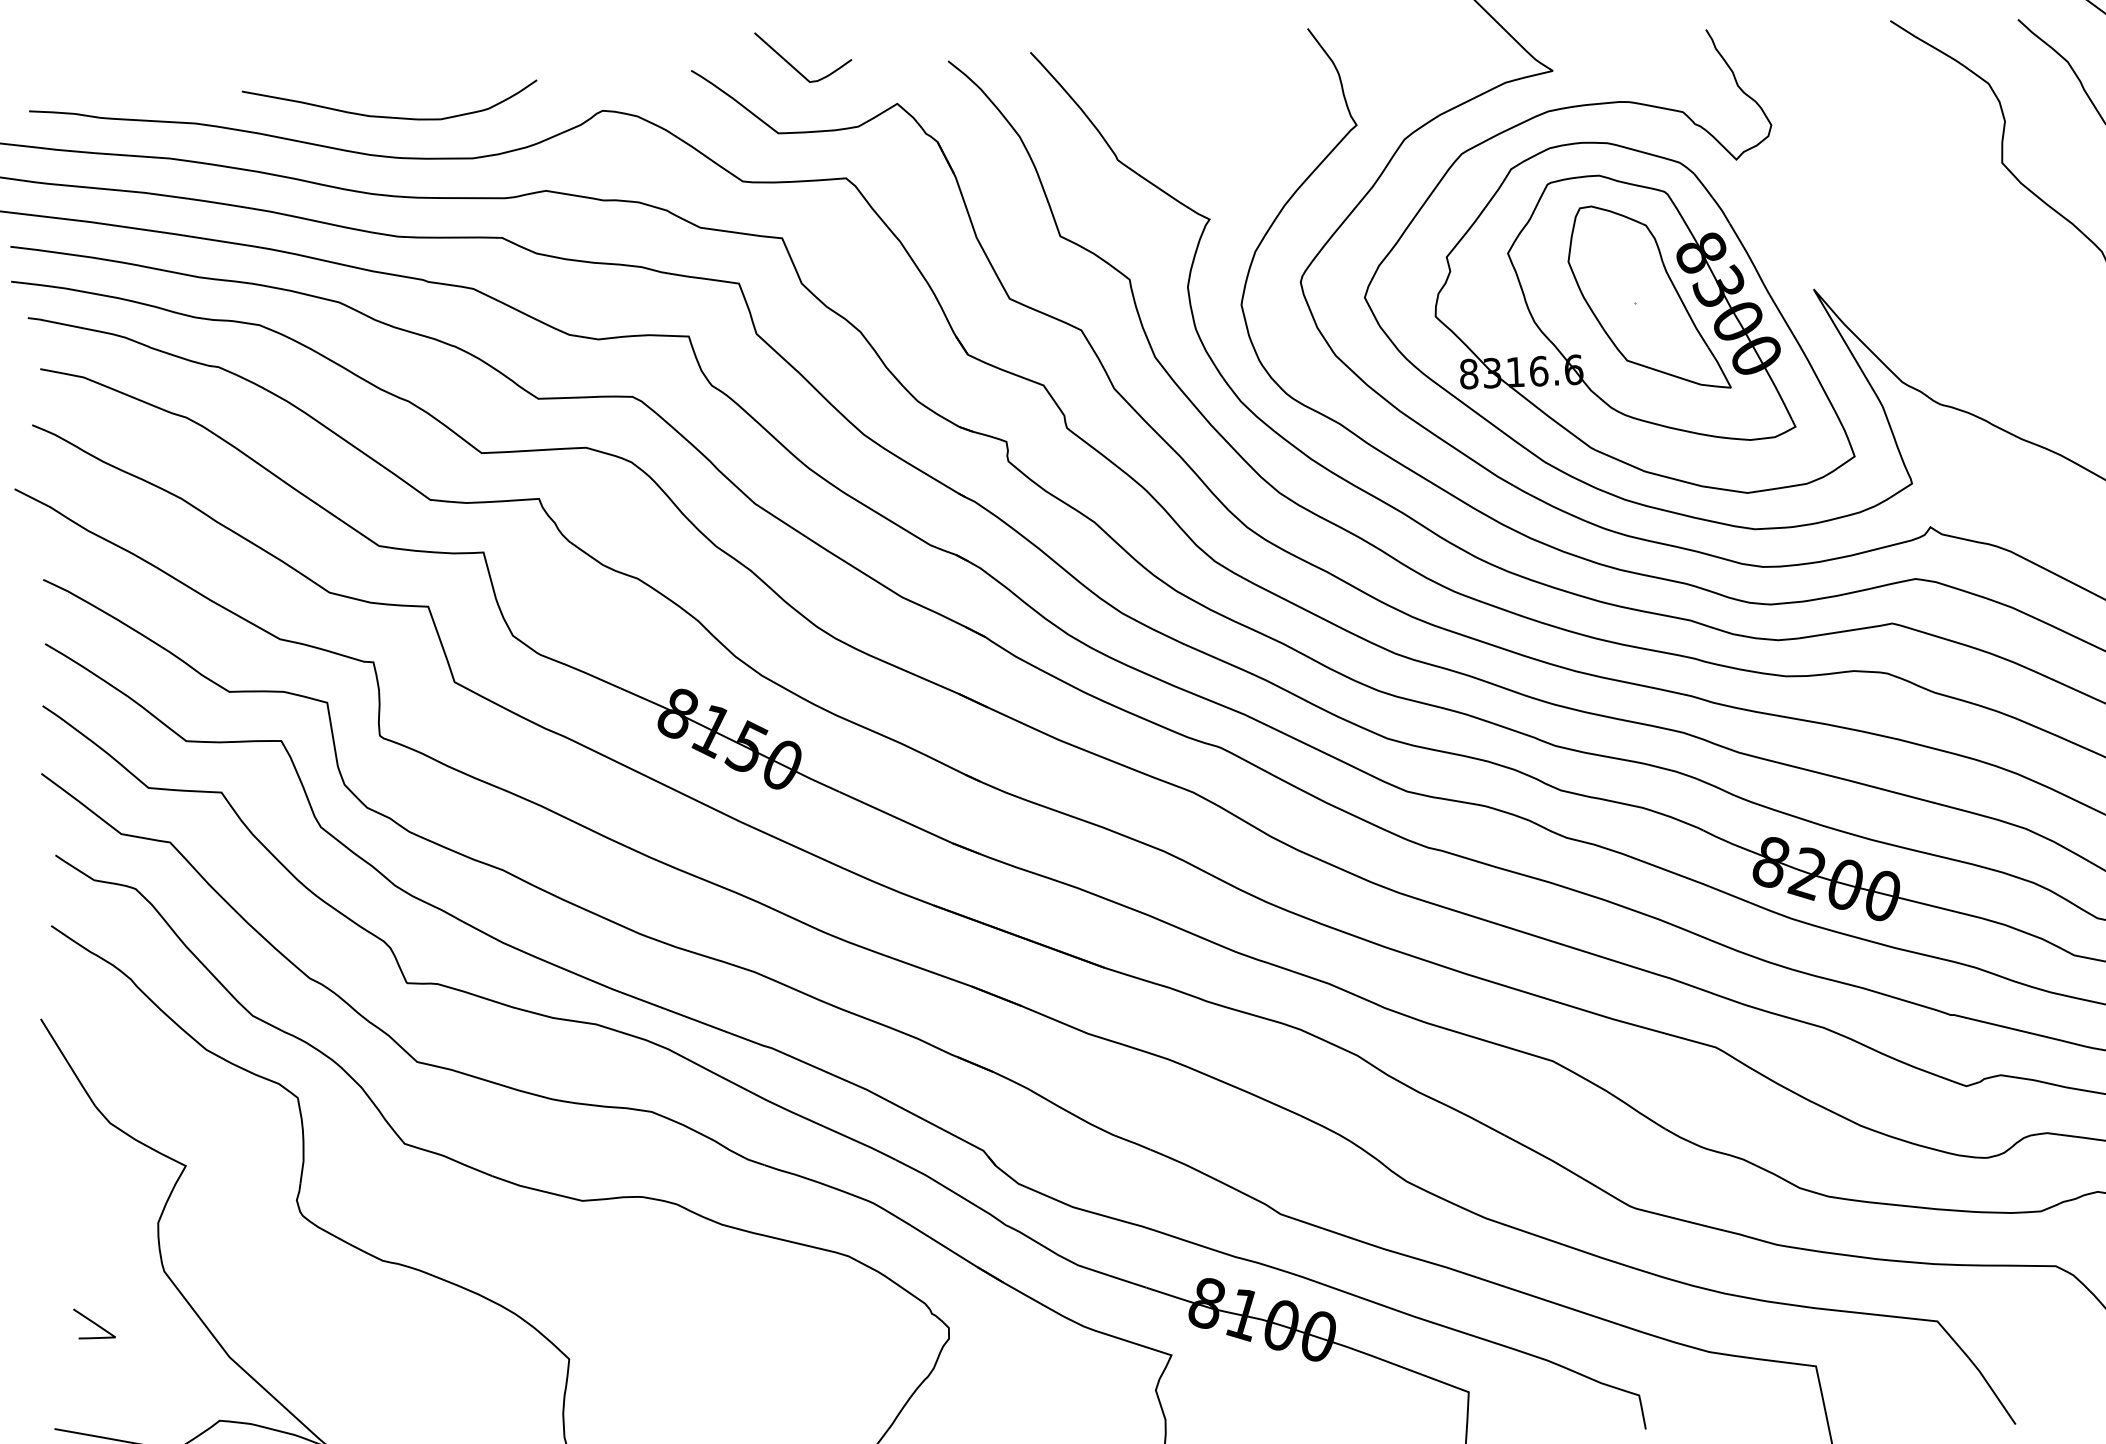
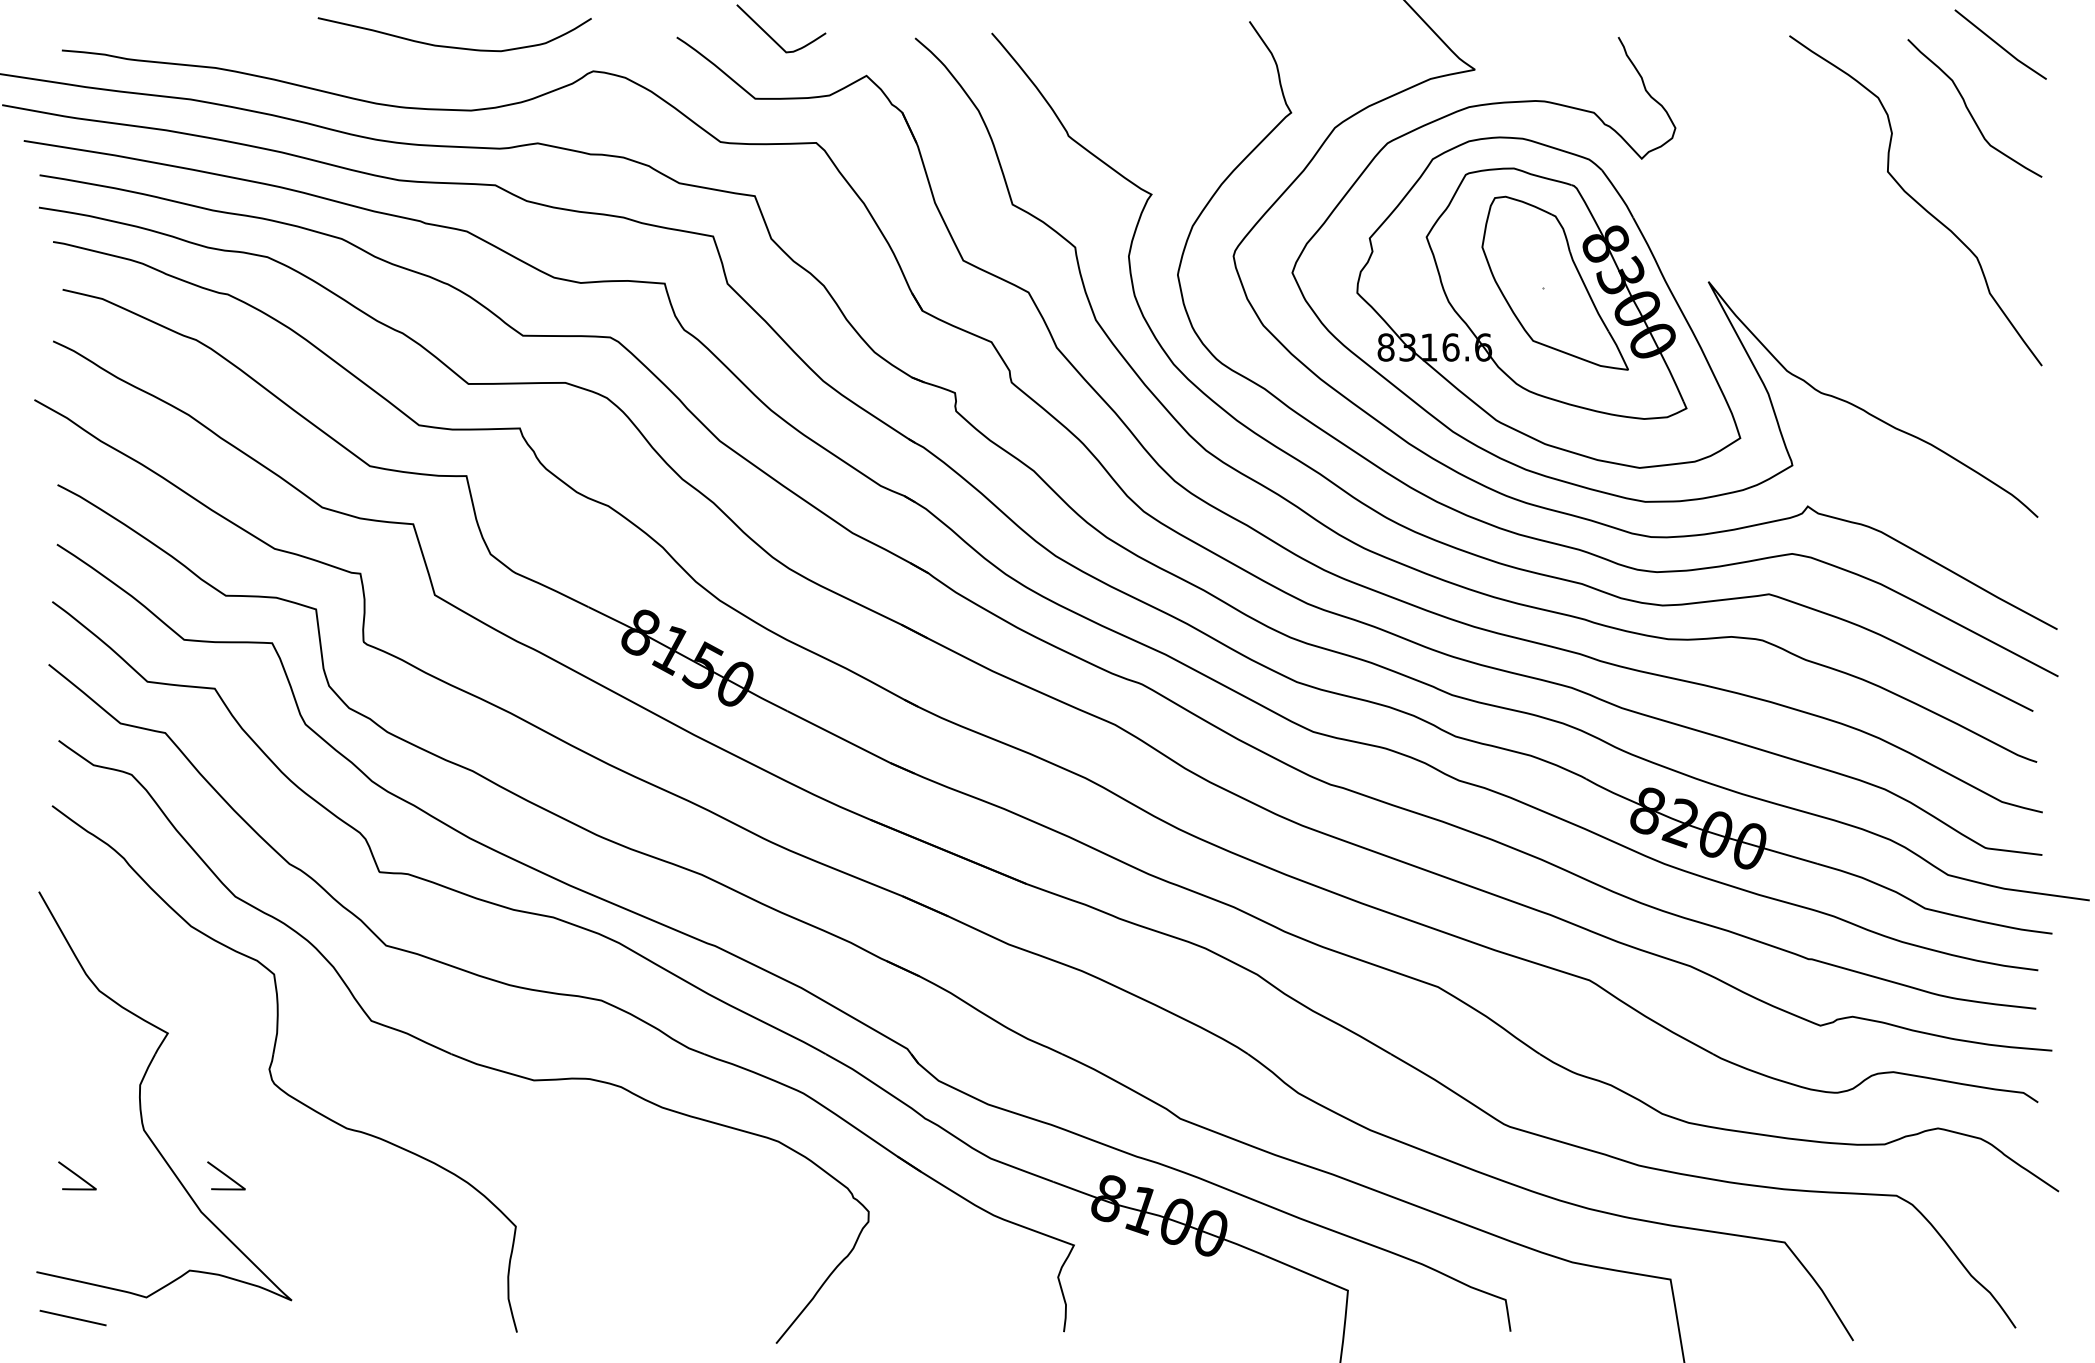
curve: (390, 116) -> (454, 46), moved
curve: (255, 1316) -> (226, 1175), added

